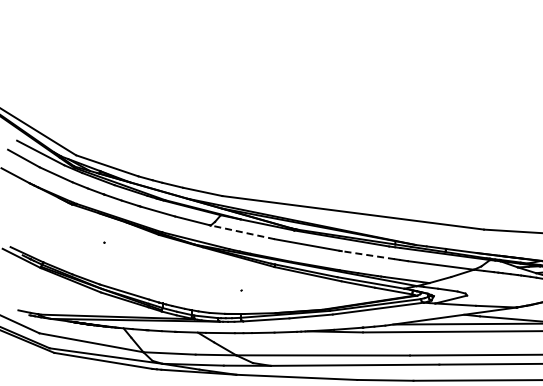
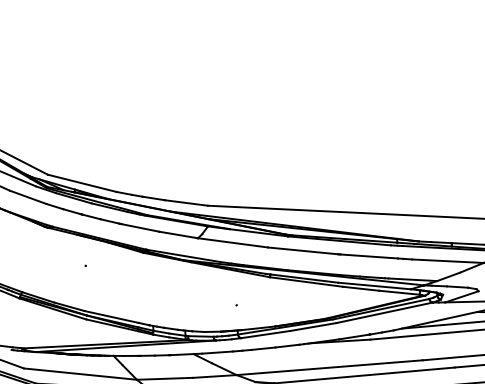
line: (242, 232) -> (232, 243), dashed -> solid
line: (368, 255) -> (369, 256), dashed -> solid

